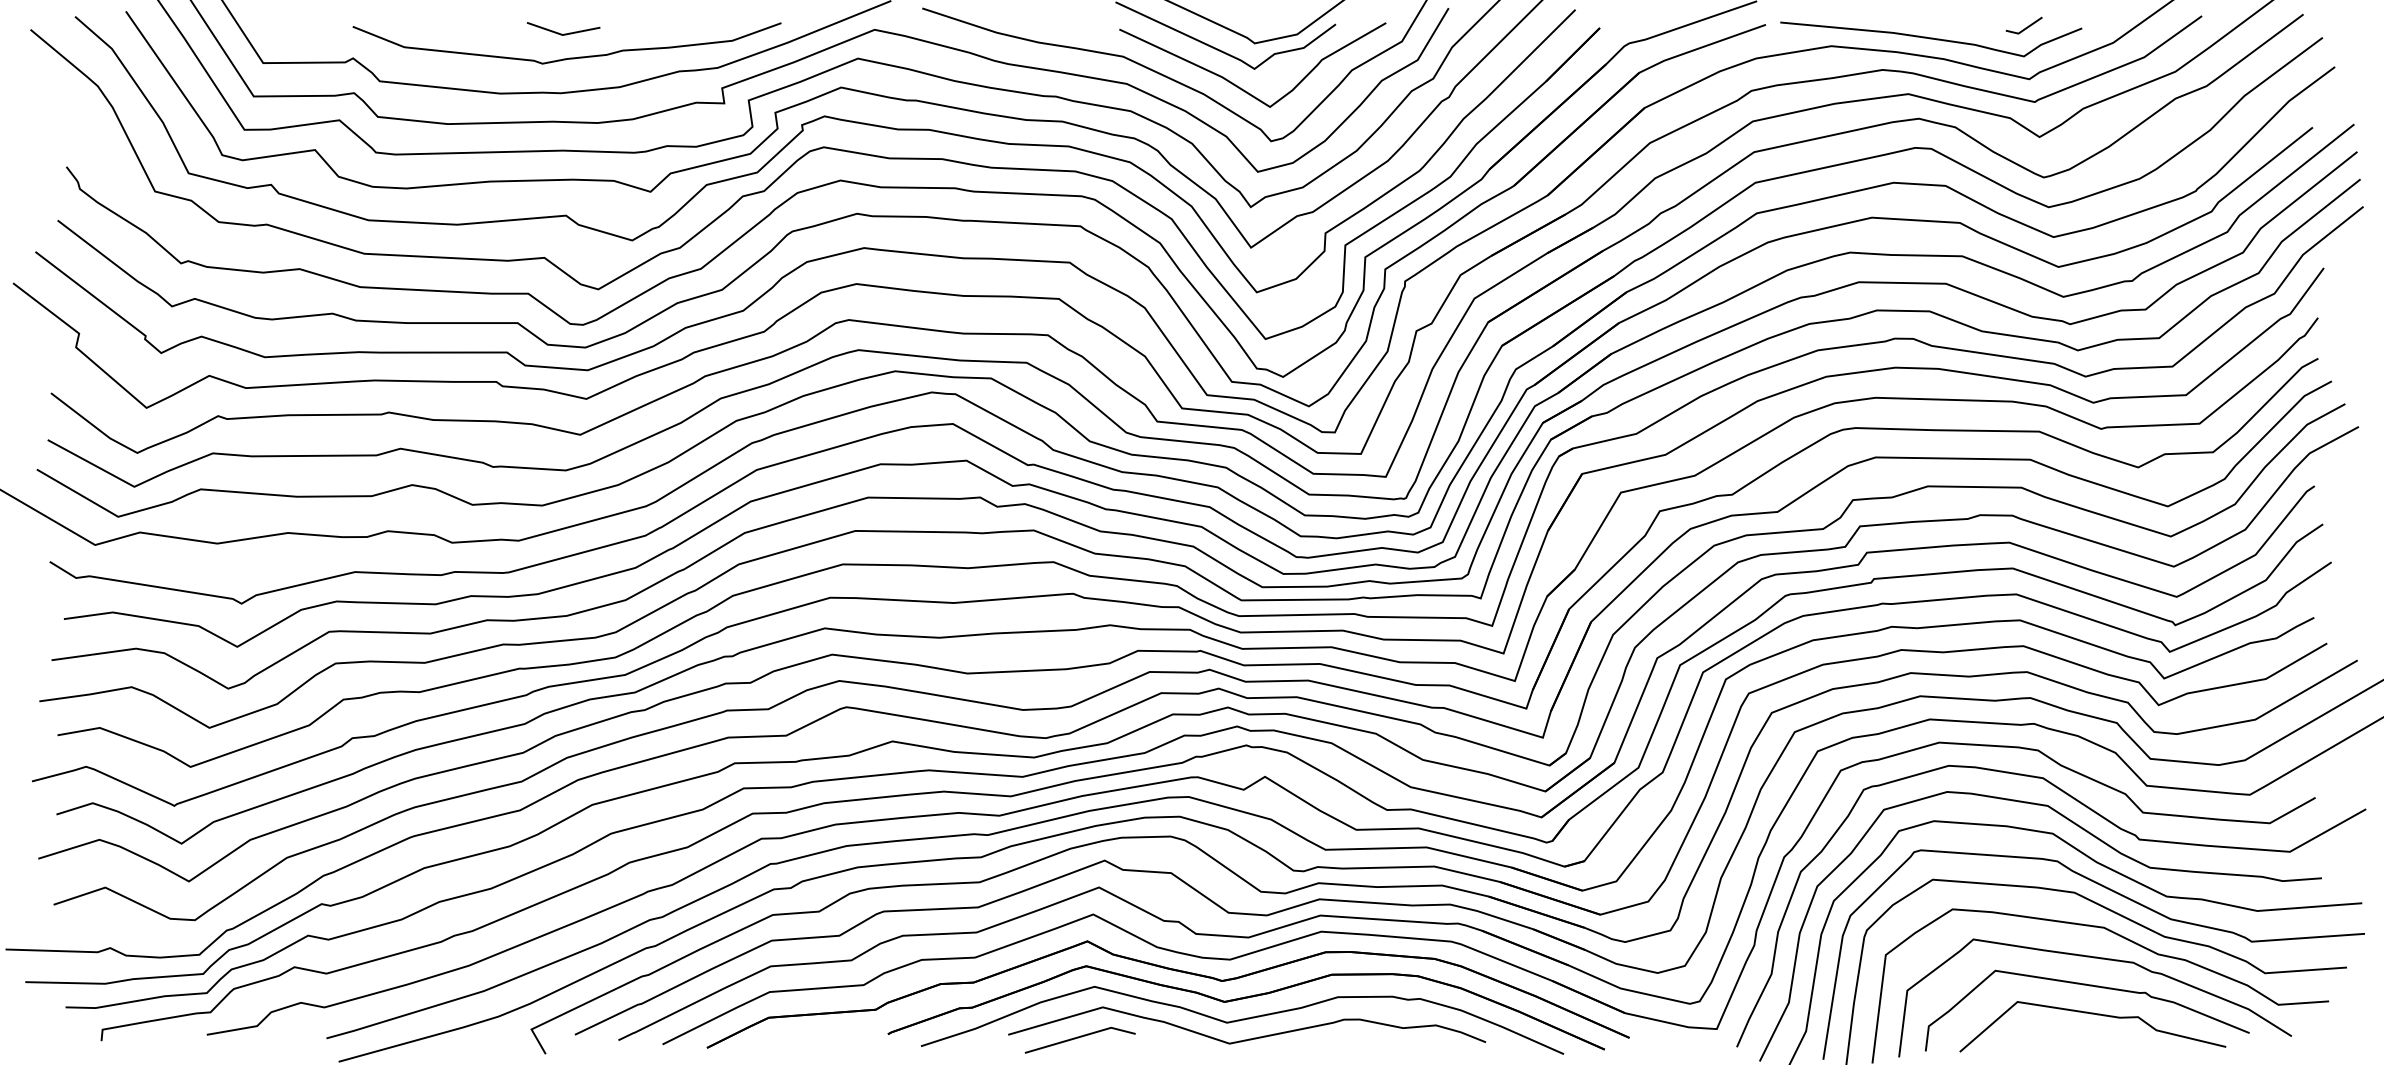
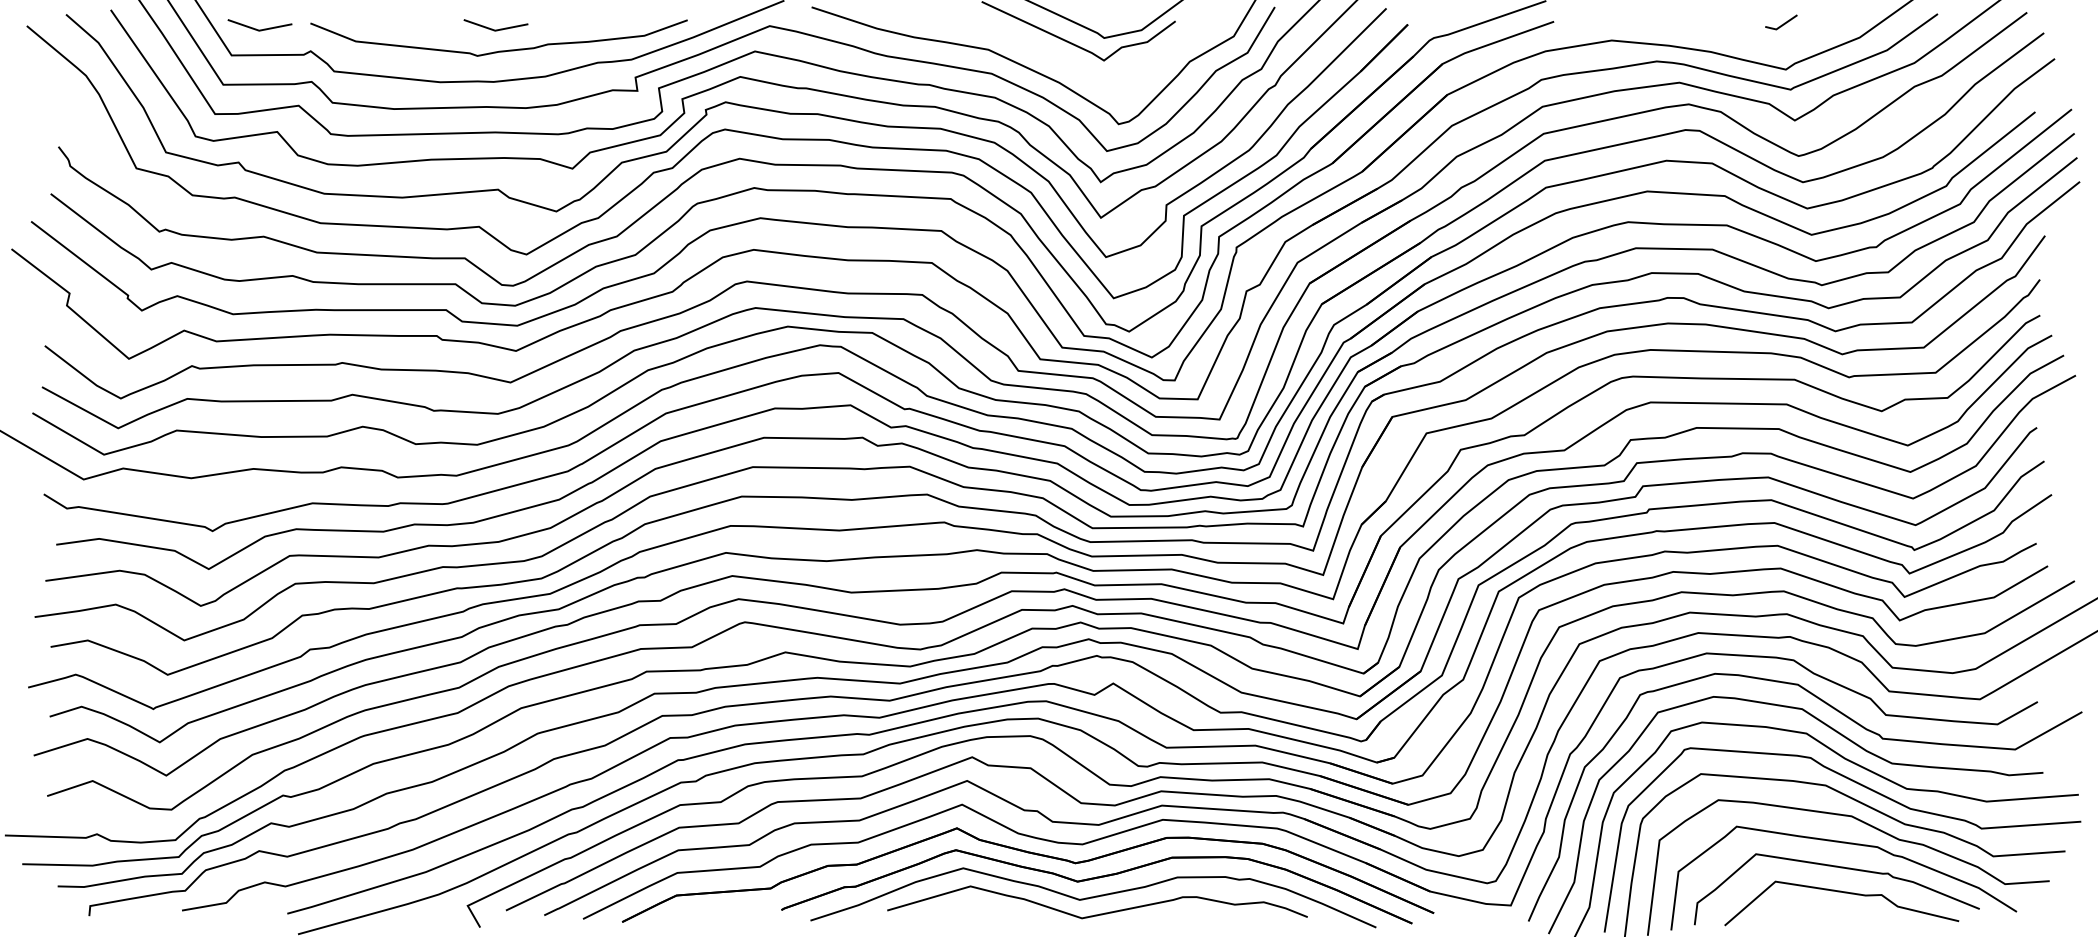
line: (294, 33) -> (259, 29), added
curve: (1931, 39) -> (1699, 34), removed
curve: (1236, 84) -> (1088, 74), removed
line: (1080, 1038) -> (950, 913), removed

